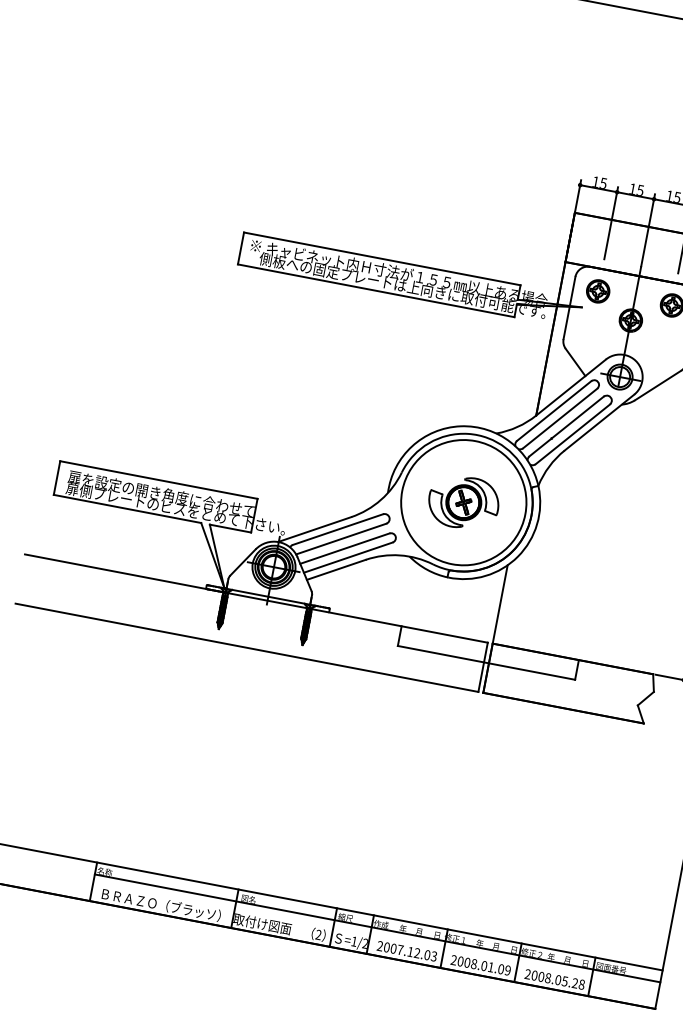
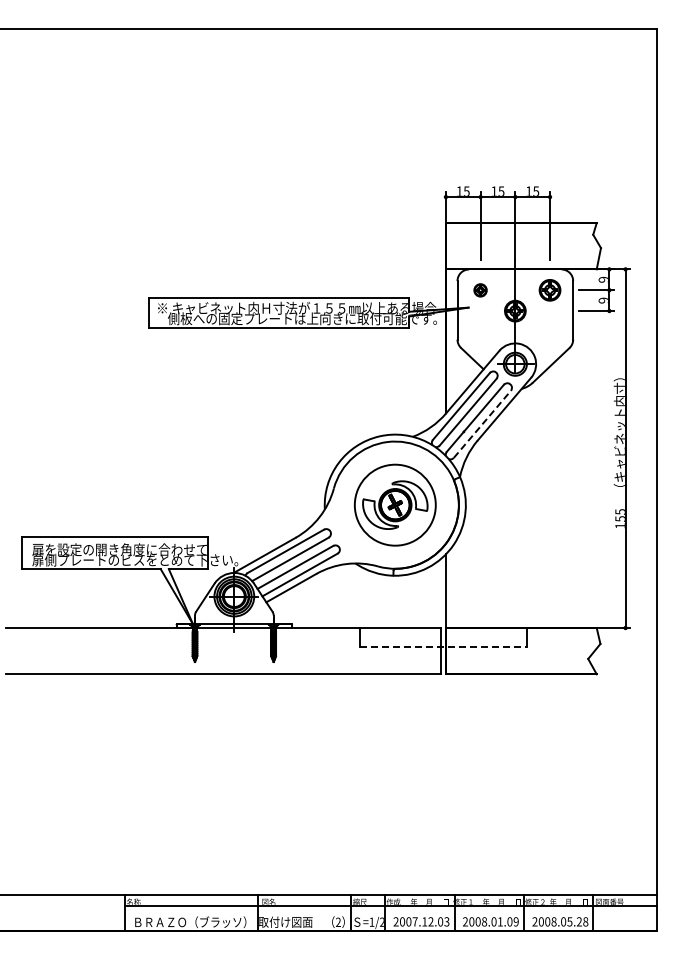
part: (598, 291) -> (480, 290), size x0.6
line: (572, 434) -> (482, 424), solid -> dashed
circle: (463, 503) -> (395, 505), size x0.7
line: (487, 663) -> (444, 646), solid -> dashed

